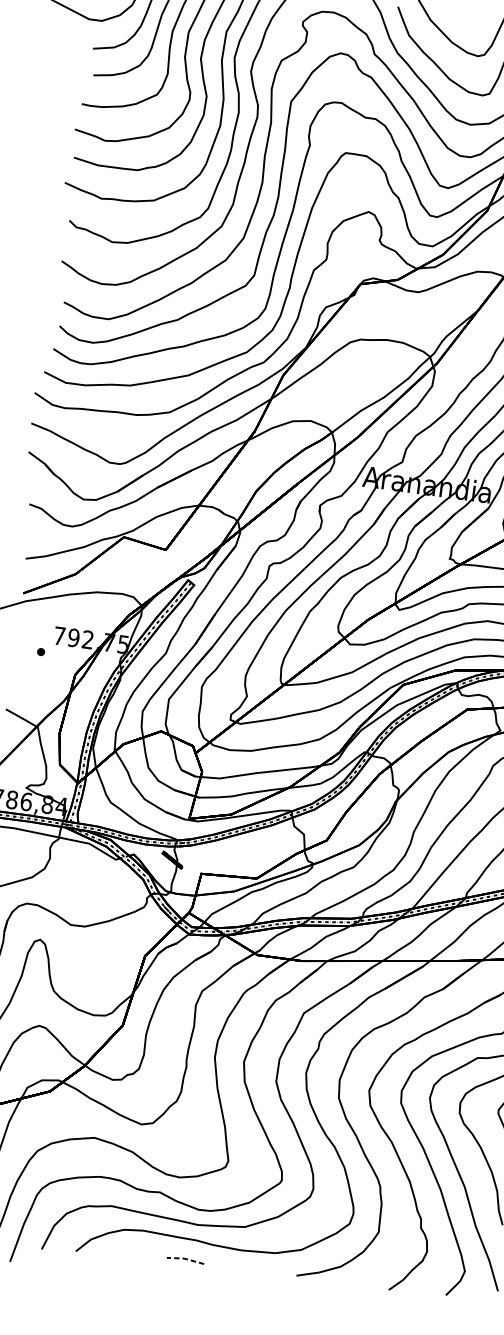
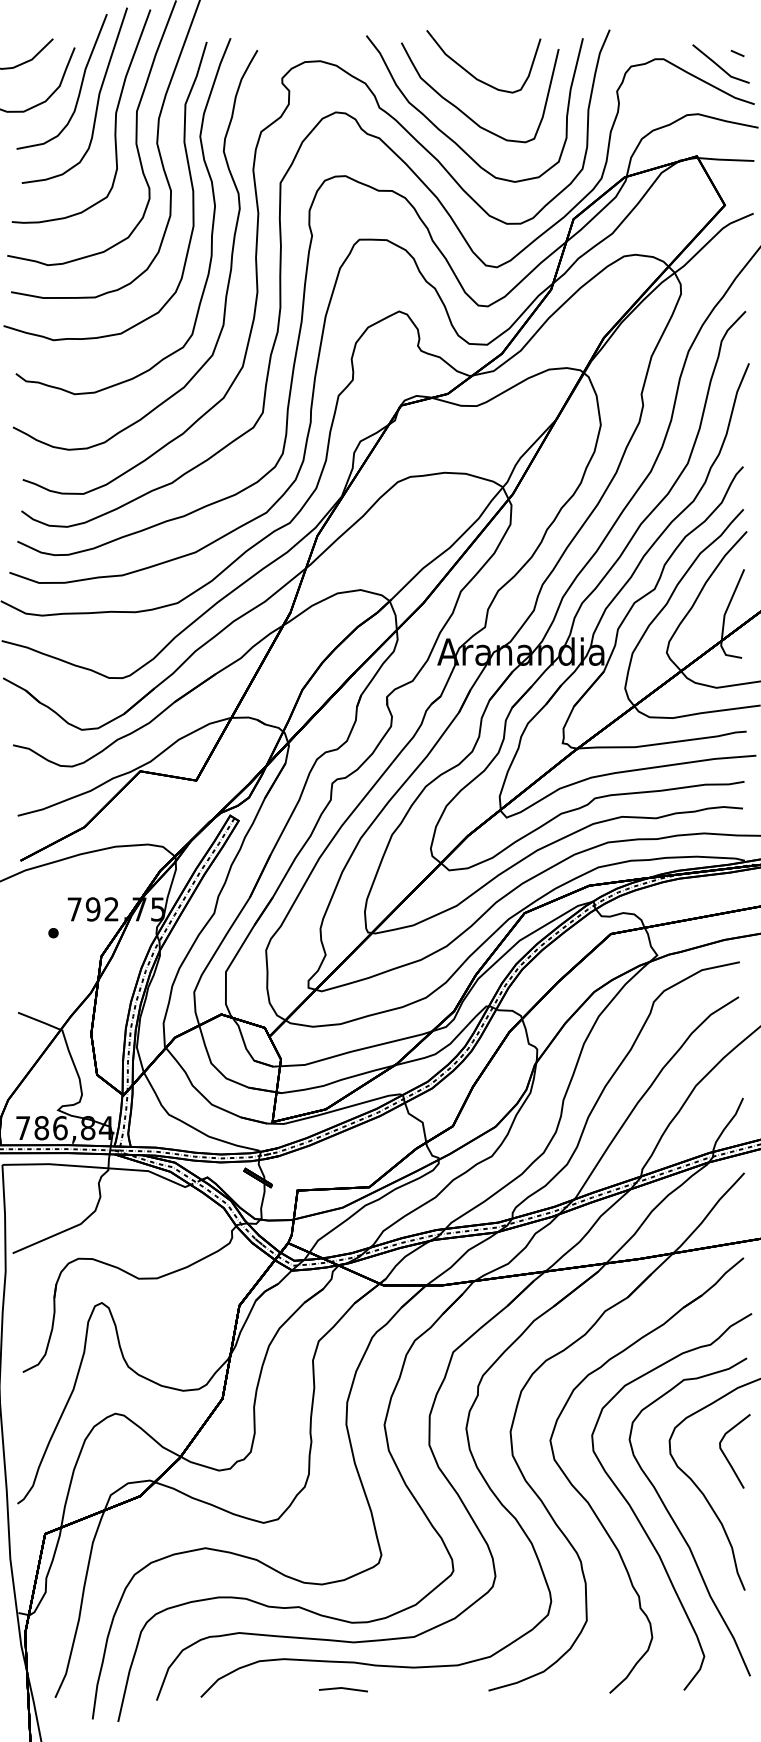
line: (184, 1259) -> (342, 1688), dashed -> solid

